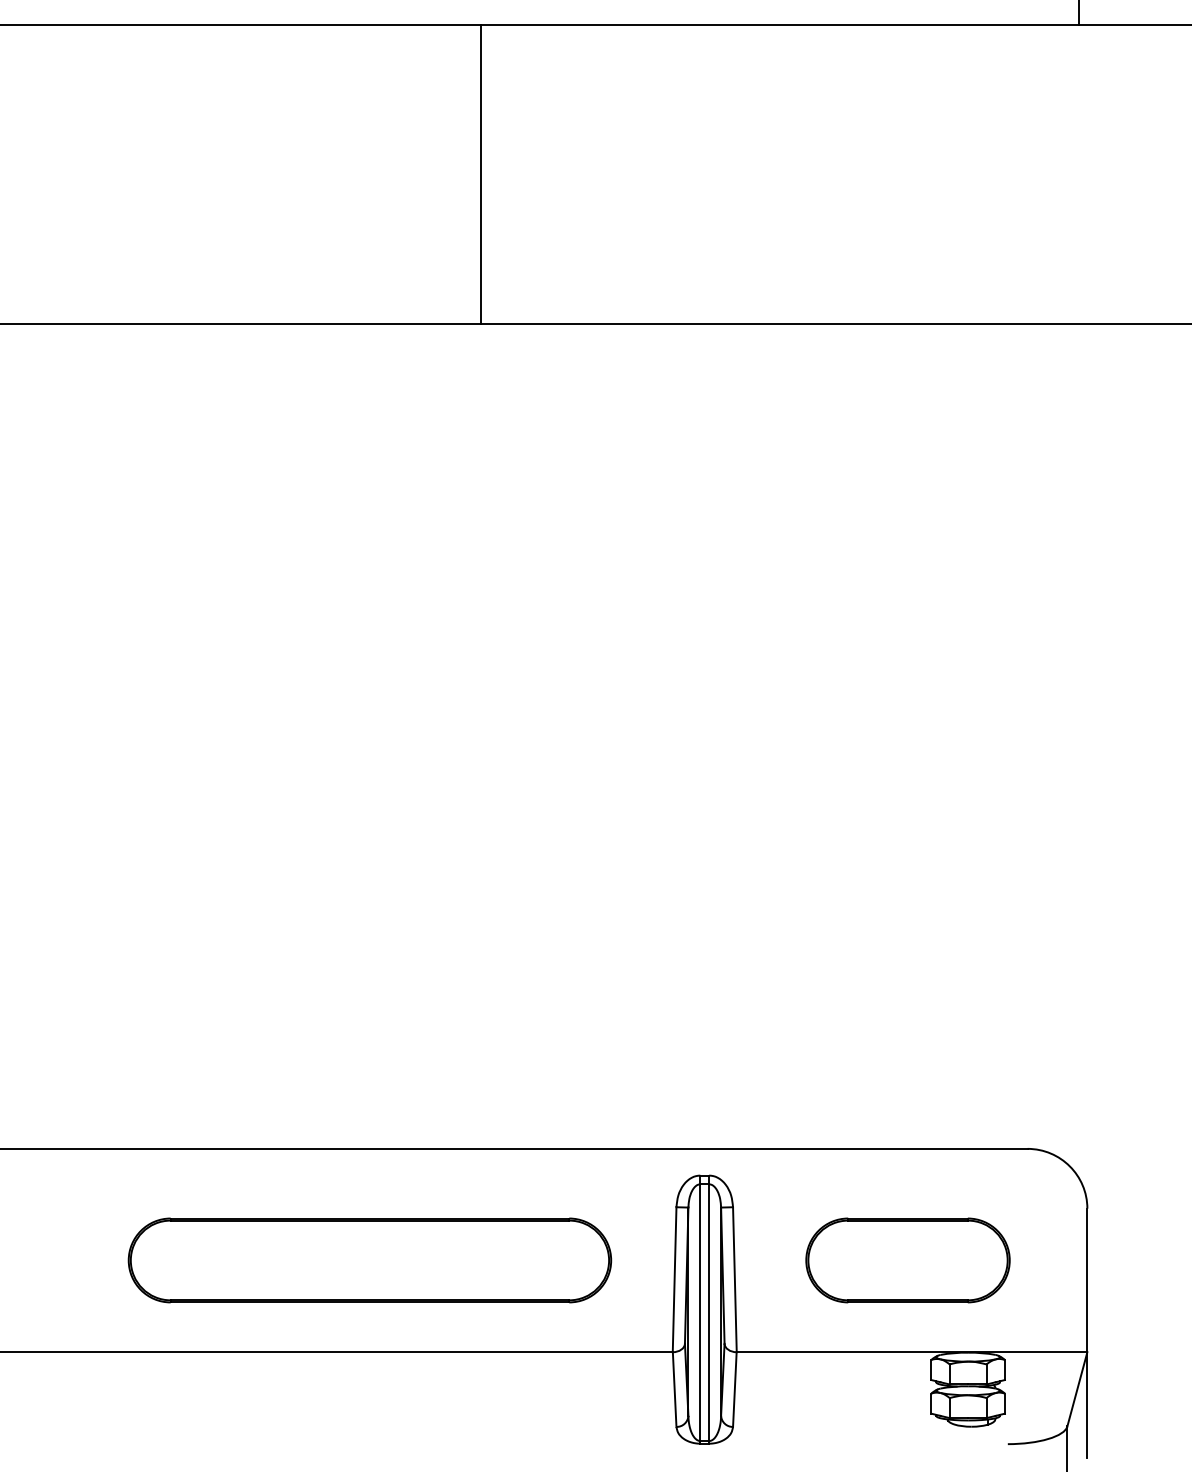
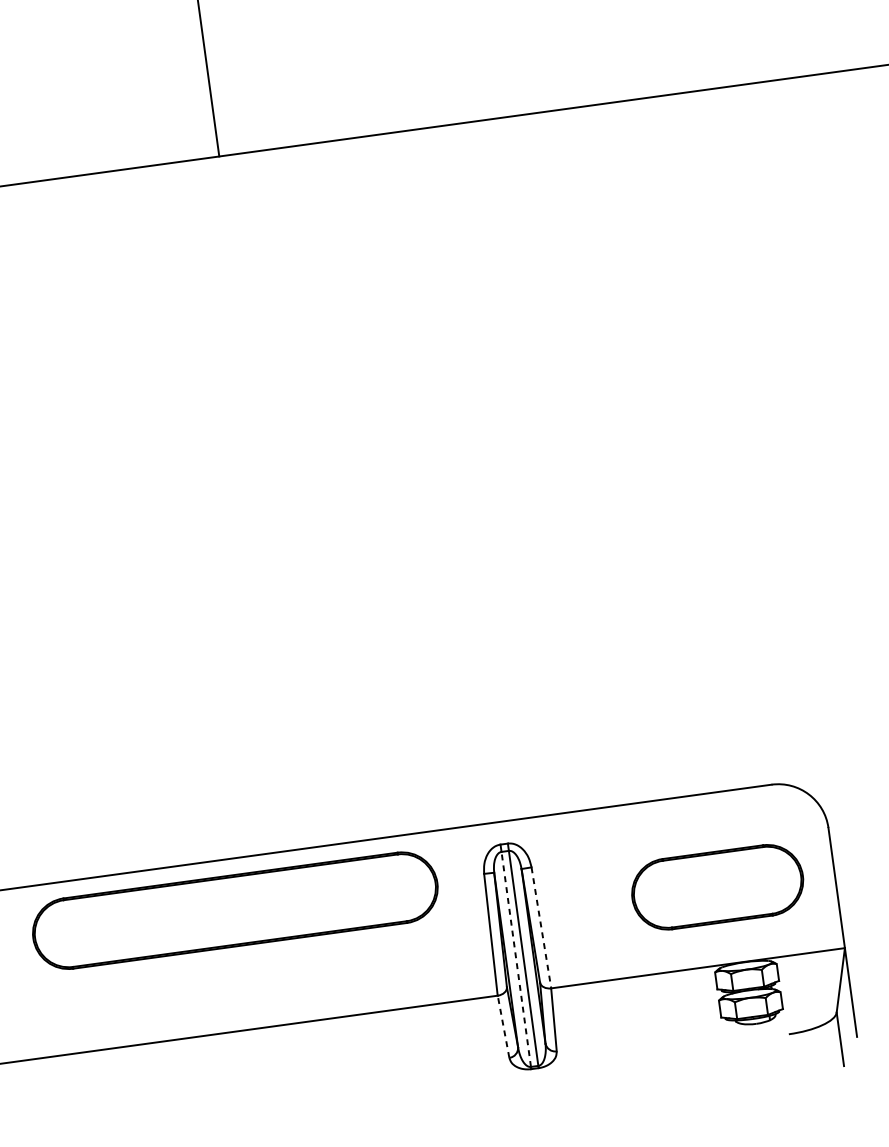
part: (369, 1260) -> (234, 910), moved
part: (907, 1260) -> (717, 887), moved
line: (734, 1279) -> (541, 927), solid -> dashed
line: (700, 1312) -> (516, 959), solid -> dashed
line: (674, 1389) -> (503, 1026), solid -> dashed

